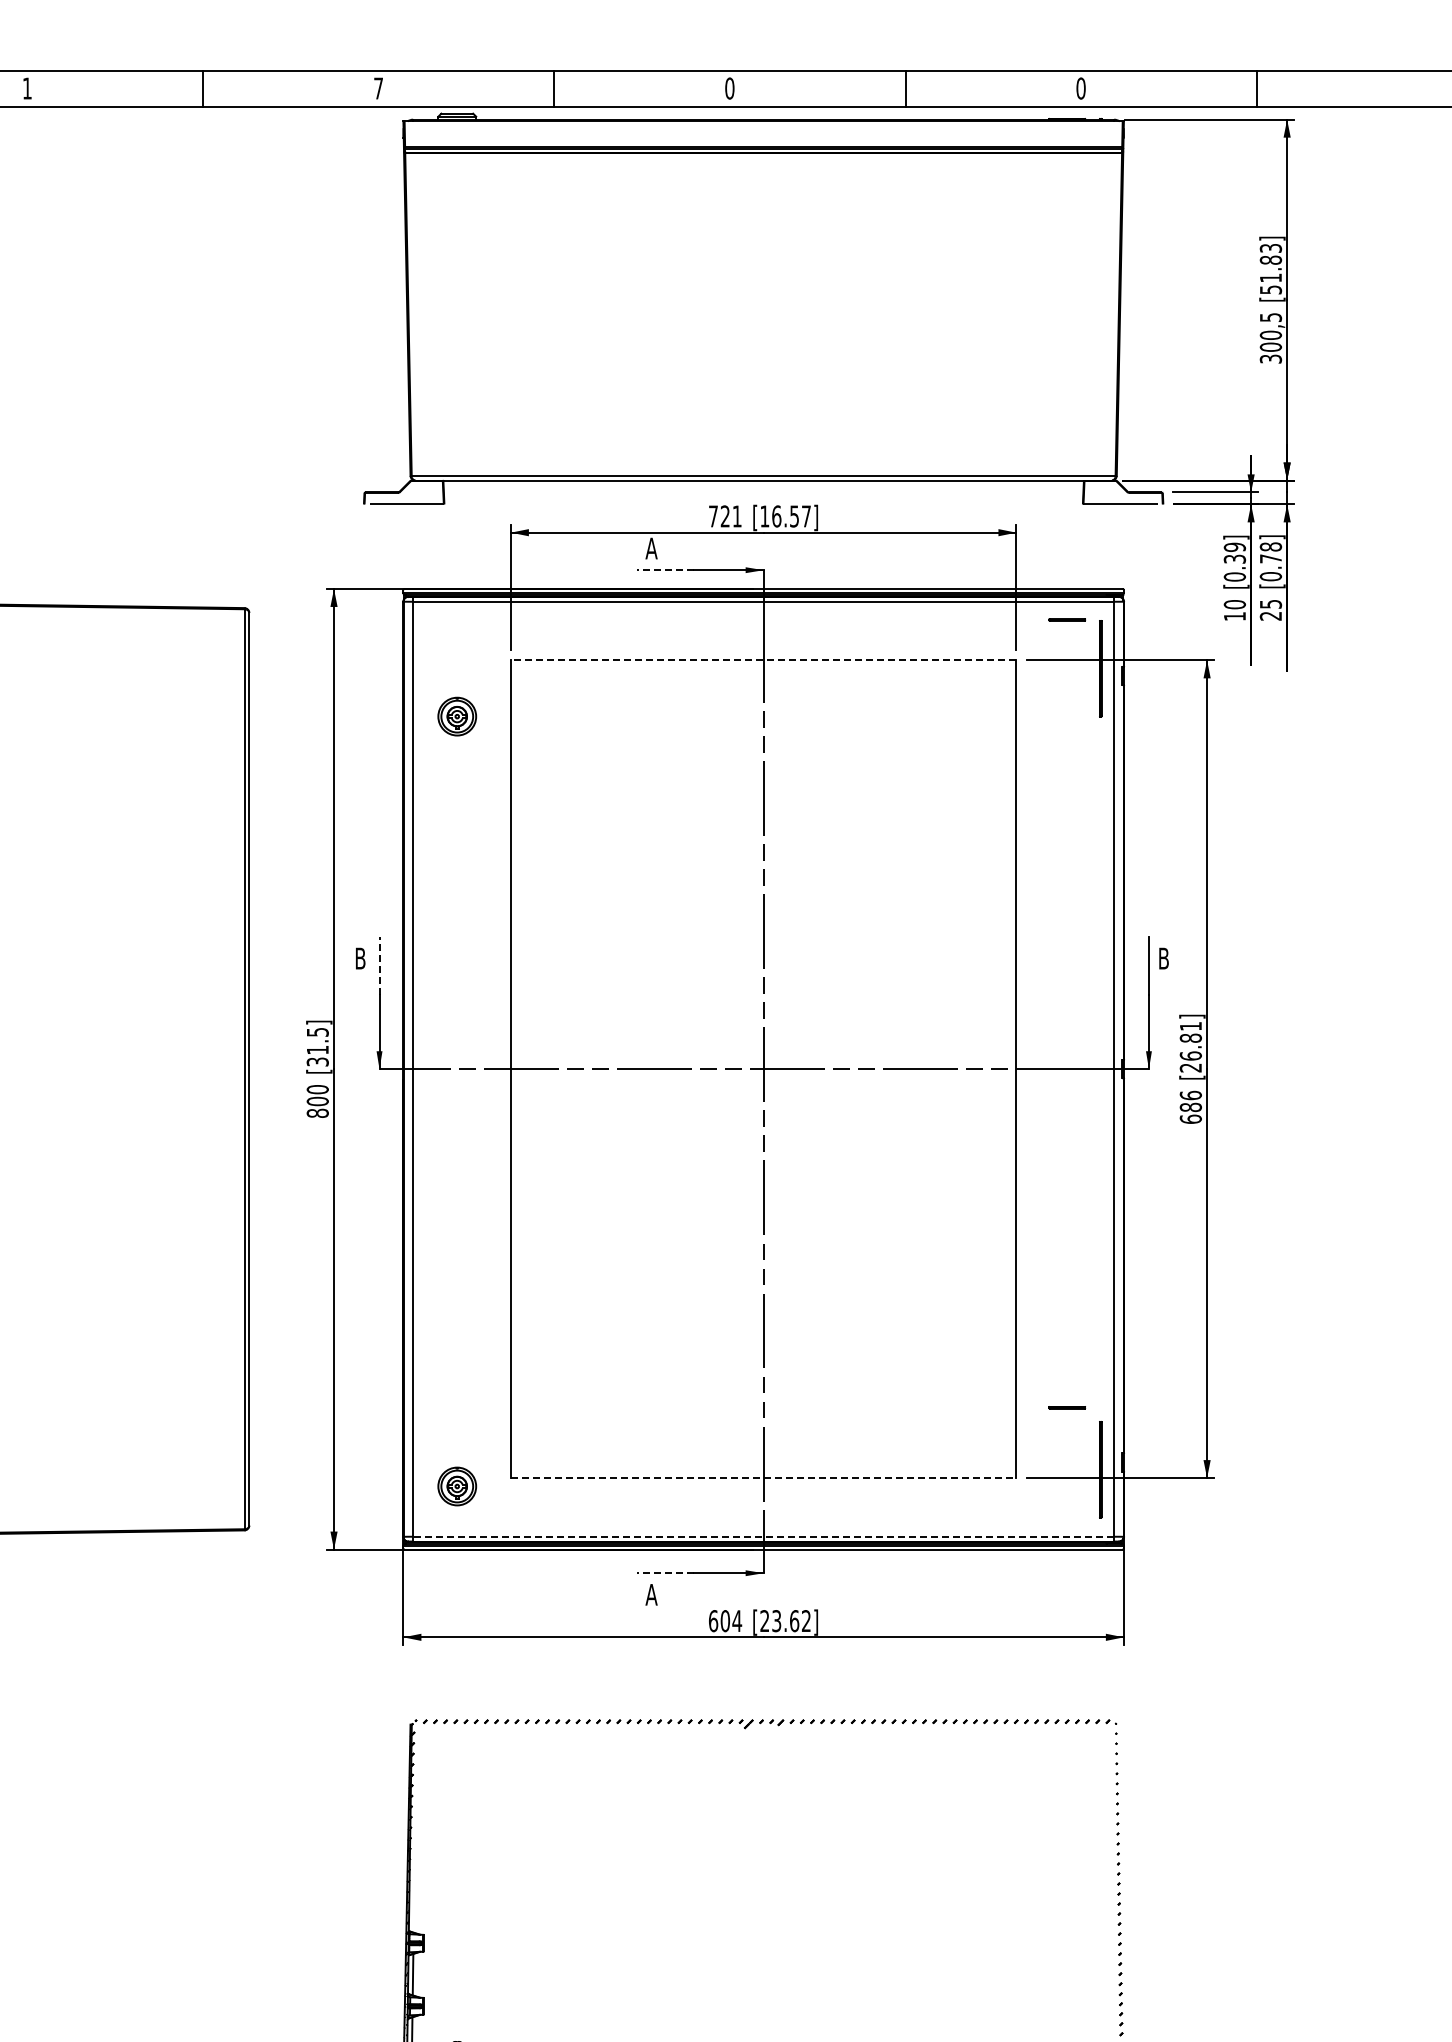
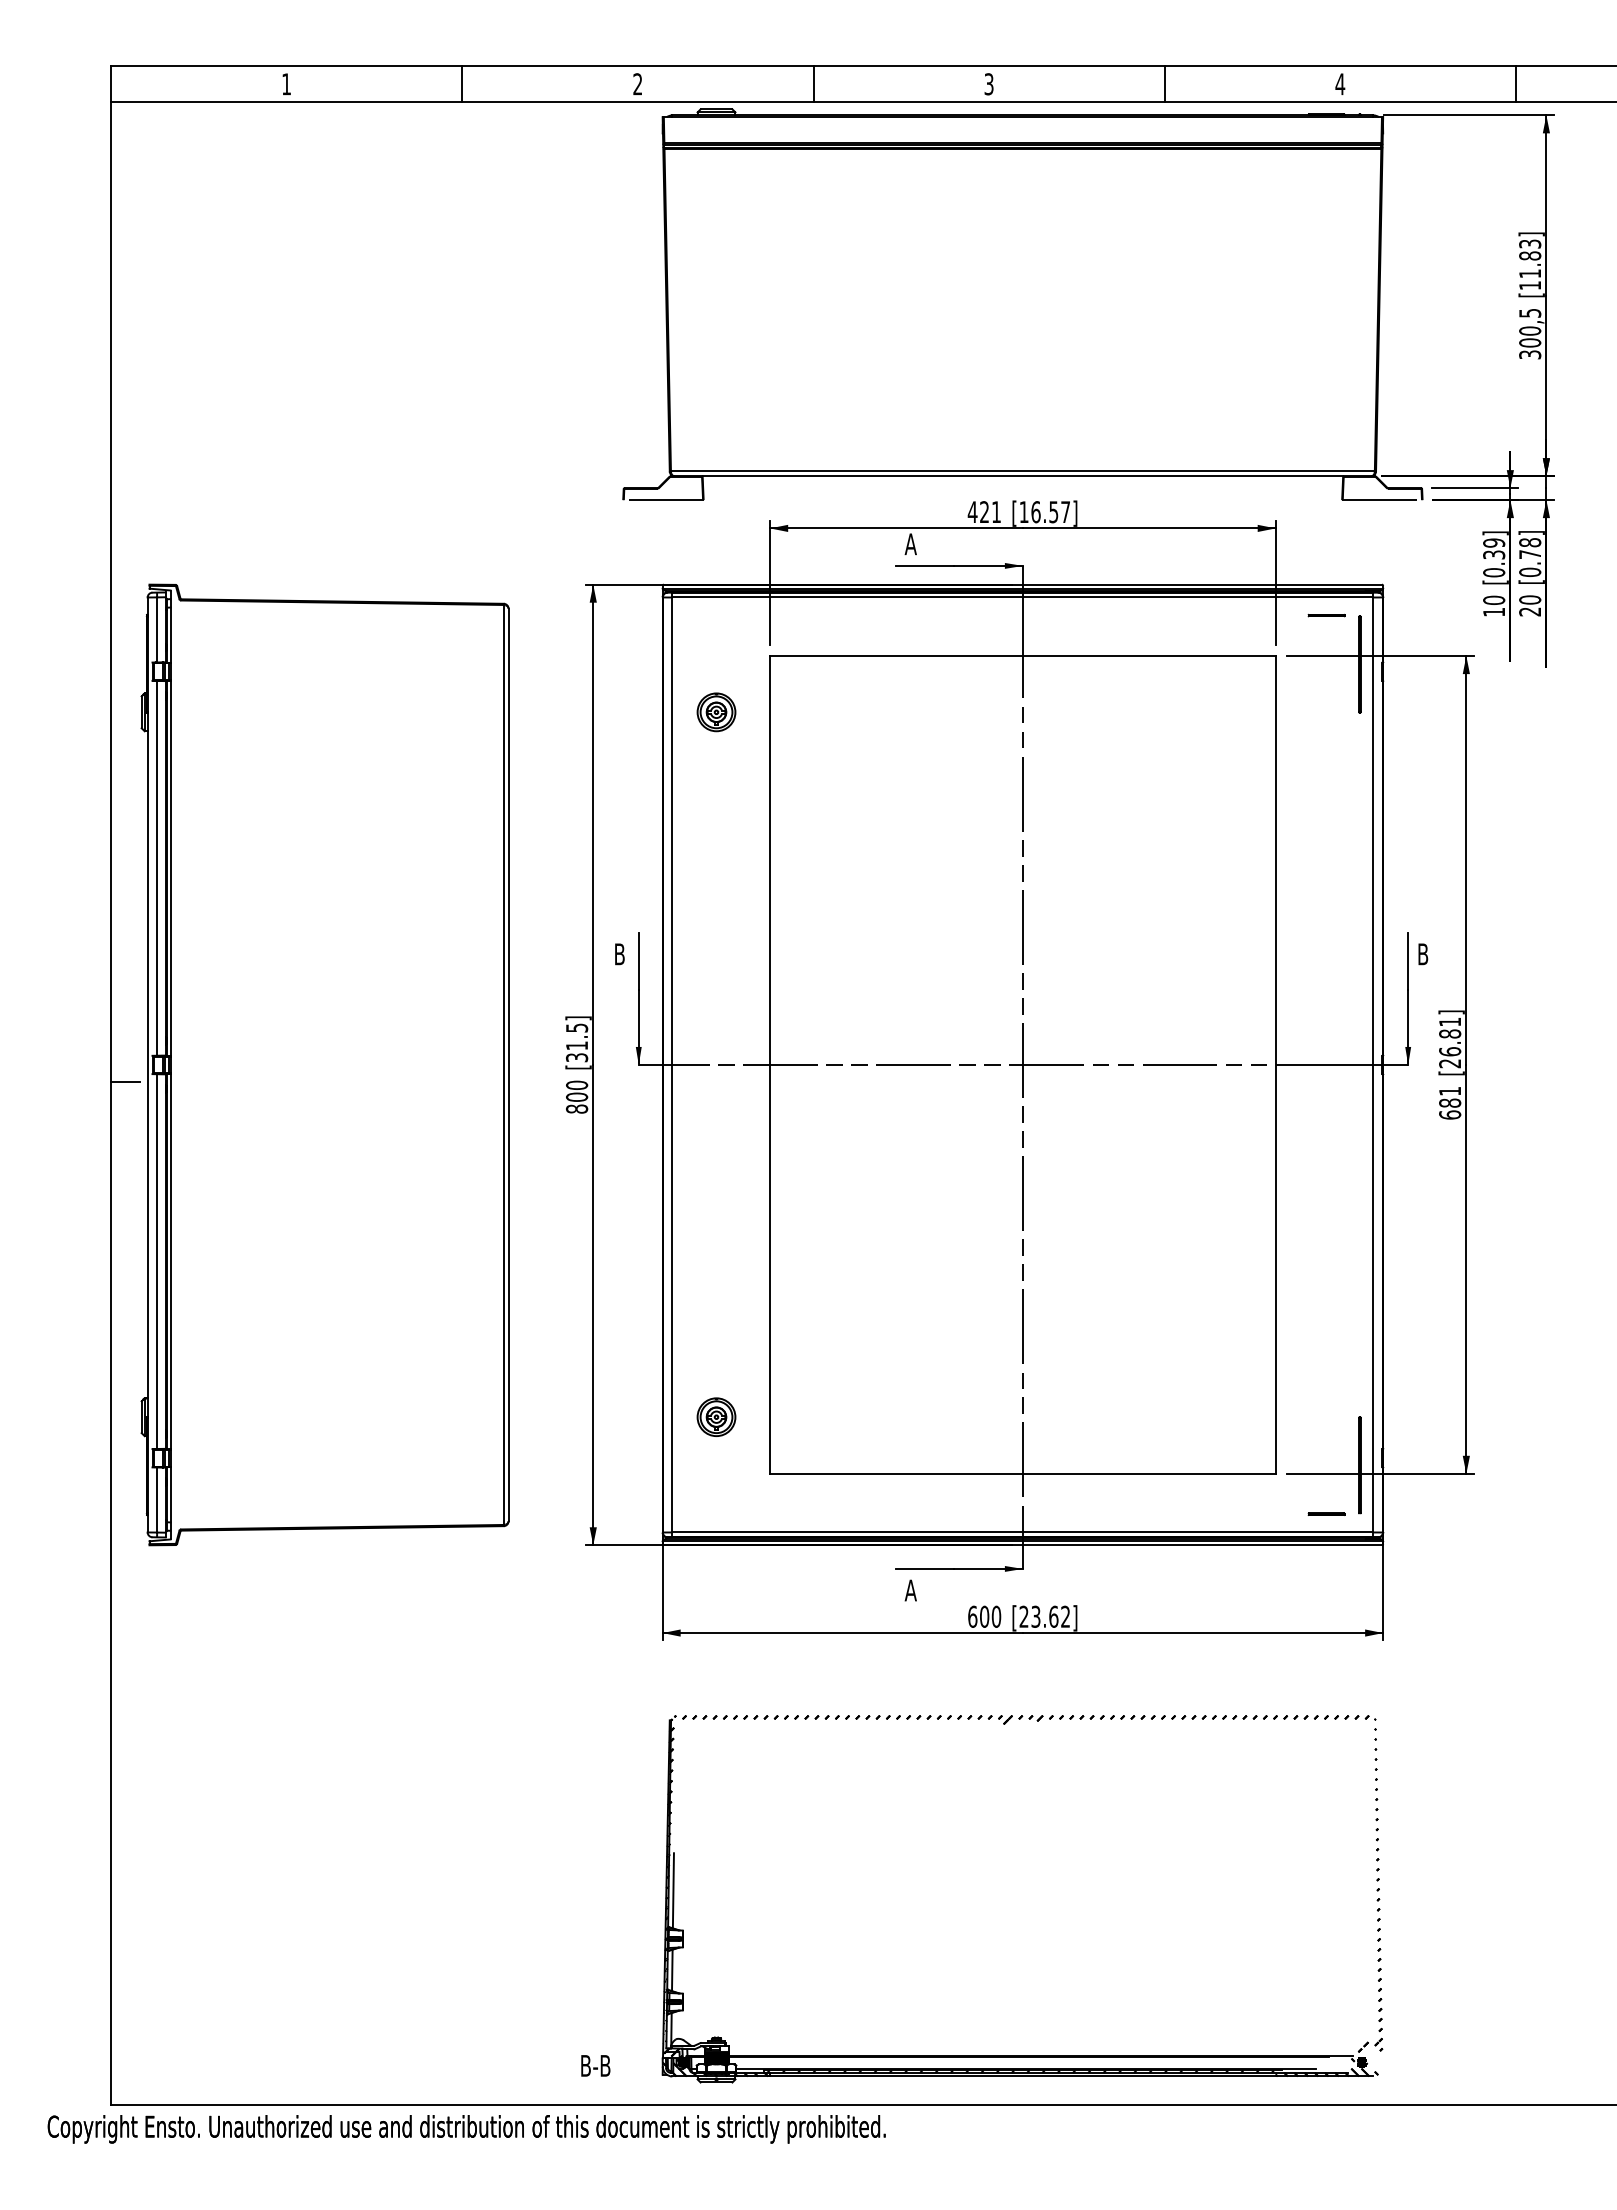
text: (378, 88) -> (637, 84), 7 -> 2
text: (729, 88) -> (988, 84), 0 -> 3
text: (1081, 88) -> (1340, 84), 0 -> 4
text: (1271, 289) -> (1530, 285), [51.83] -> [11.83]
text: (713, 515) -> (972, 511), 721 -> 421
line: (665, 569) -> (924, 565), dashed -> solid
text: (1271, 603) -> (1530, 599), 25 -> 20
line: (763, 660) -> (1022, 656), dashed -> solid
line: (379, 965) -> (638, 961), dashed -> solid
text: (1191, 1094) -> (1450, 1090), 686 -> 681
line: (1067, 1406) -> (1326, 1513), moved
line: (763, 1477) -> (1022, 1473), dashed -> solid
part: (457, 1485) -> (716, 1416), moved
line: (763, 1536) -> (1022, 1532), dashed -> solid
line: (665, 1572) -> (924, 1568), dashed -> solid
text: (737, 1620) -> (996, 1616), 604 -> 600
line: (413, 1894) -> (672, 1890), added

